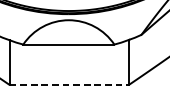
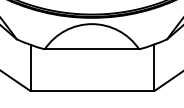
line: (69, 85) -> (92, 91), dashed -> solid

